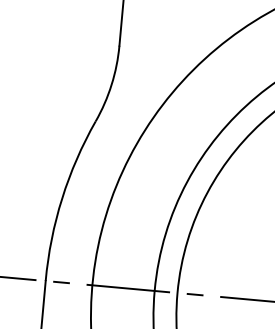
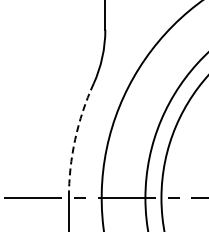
arc: (62, 198) -> (75, 139), solid -> dashed

